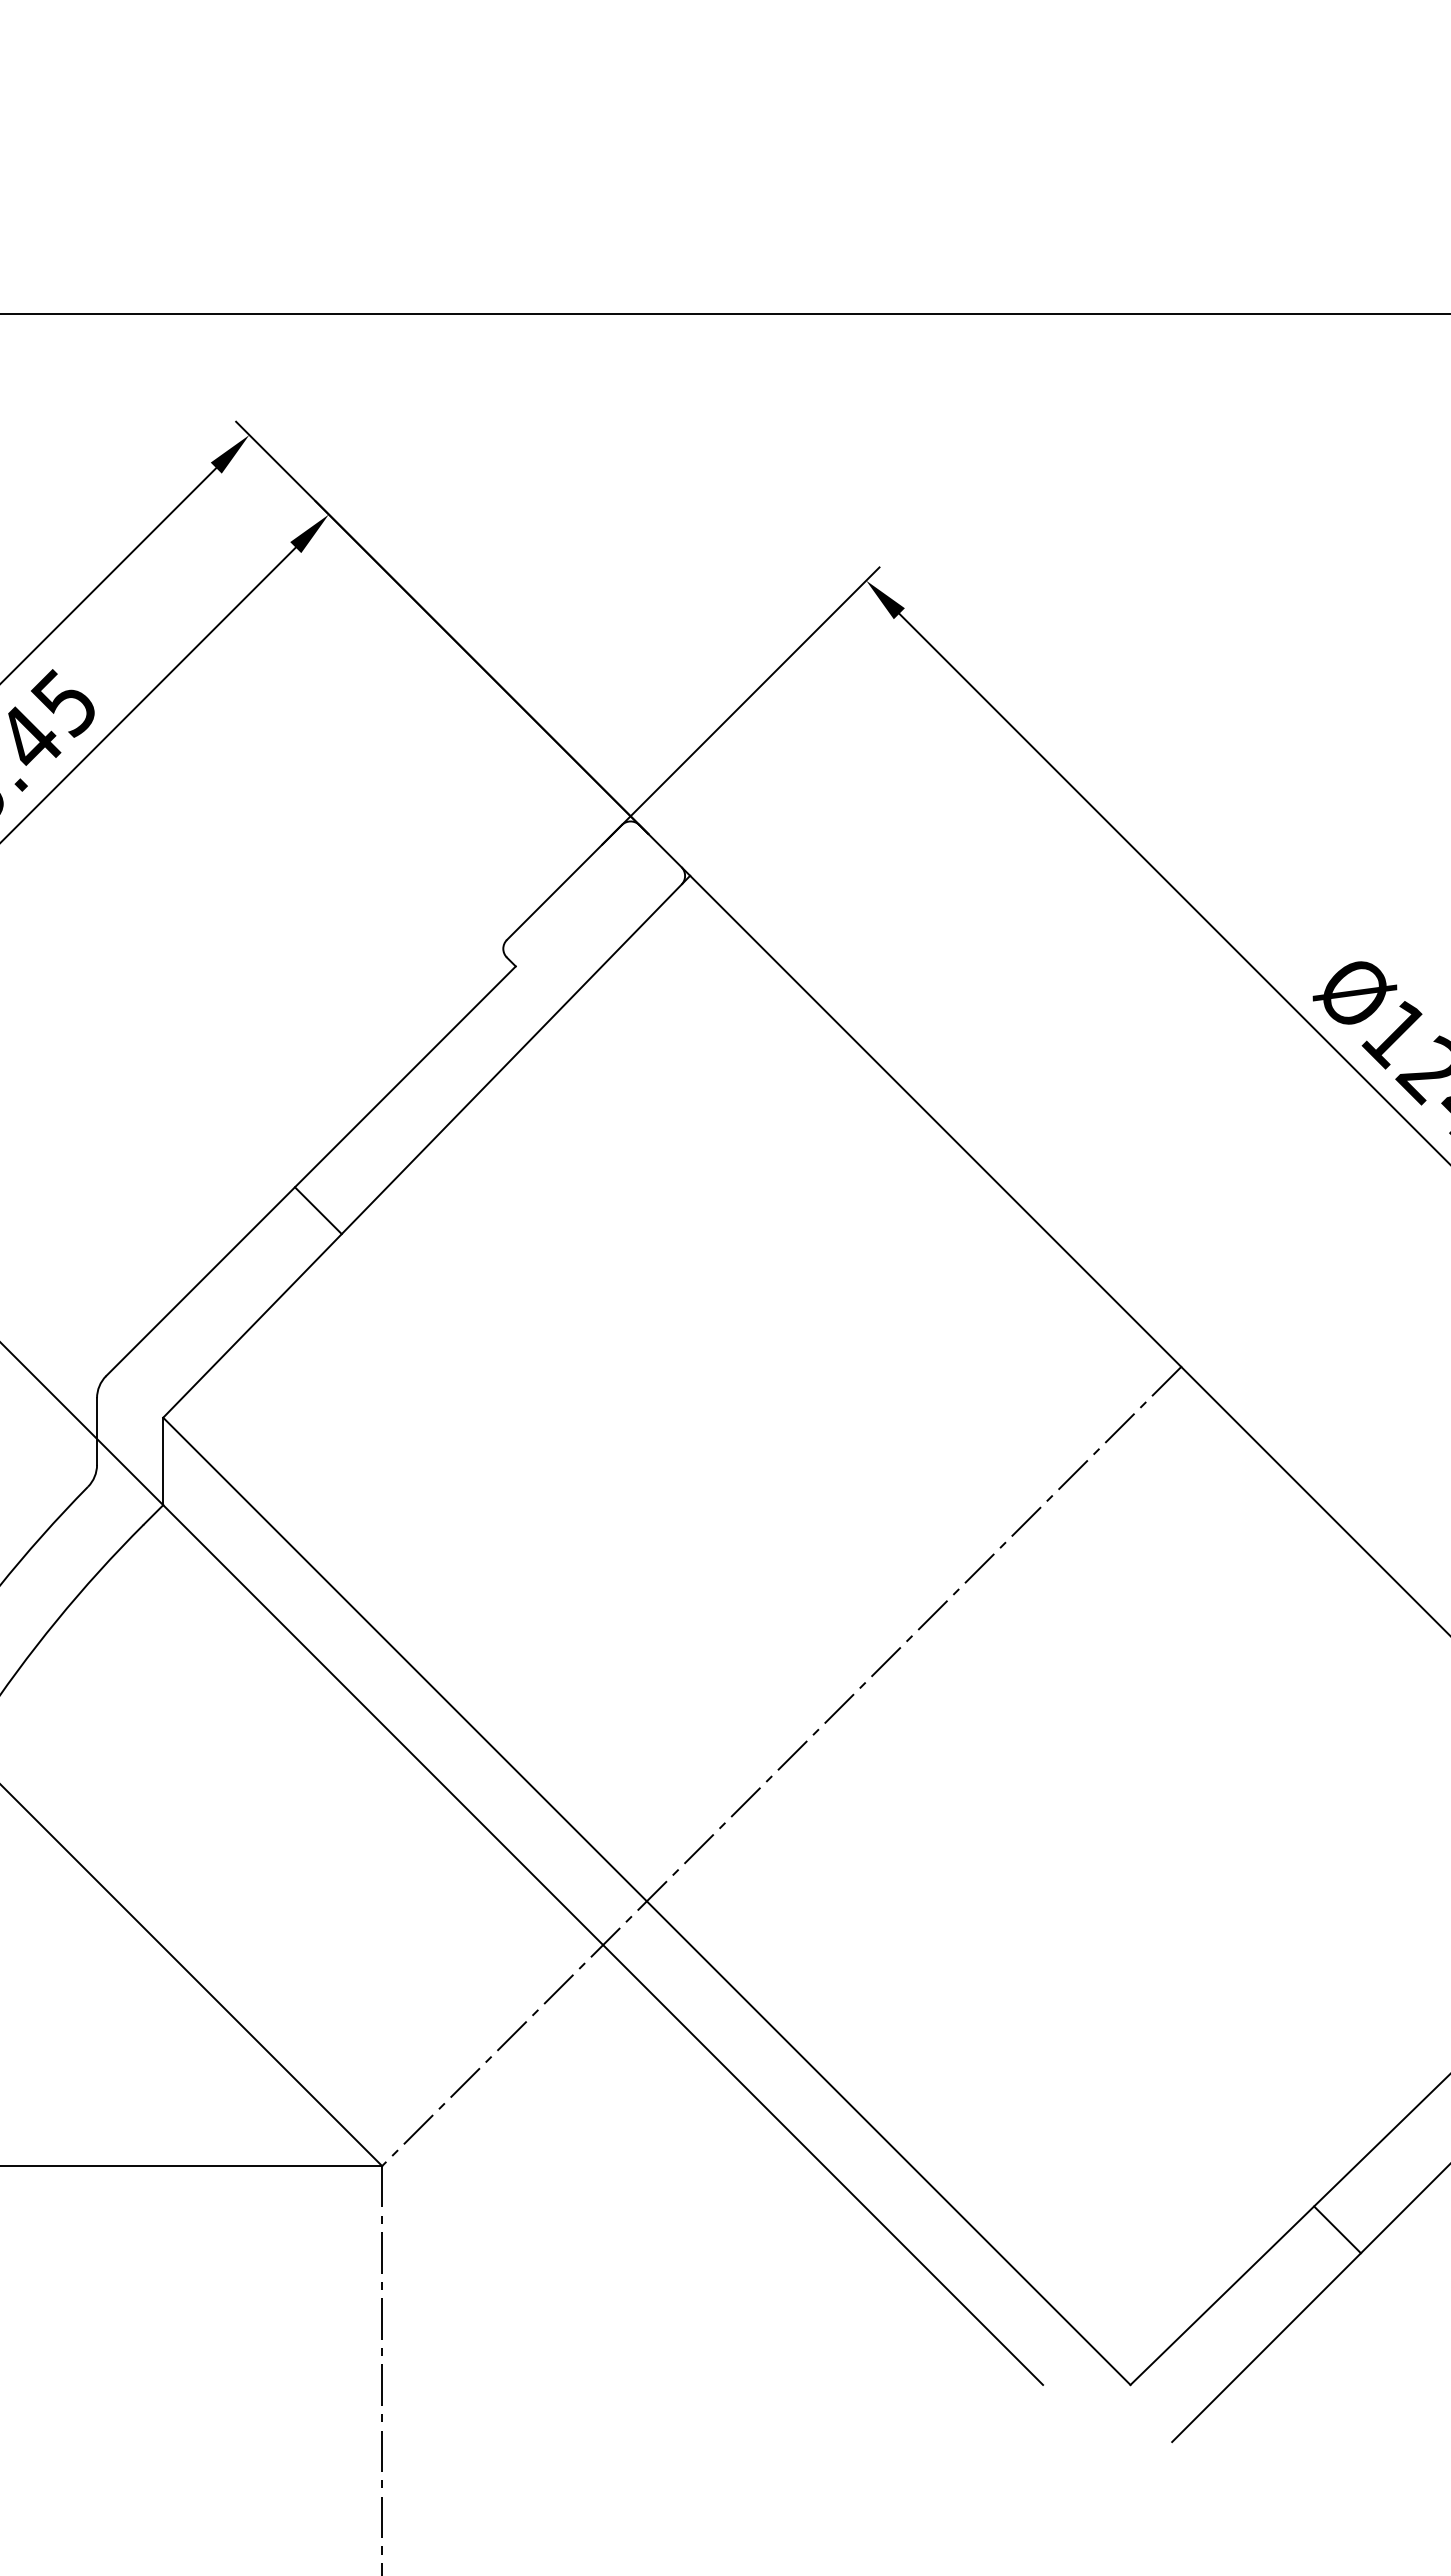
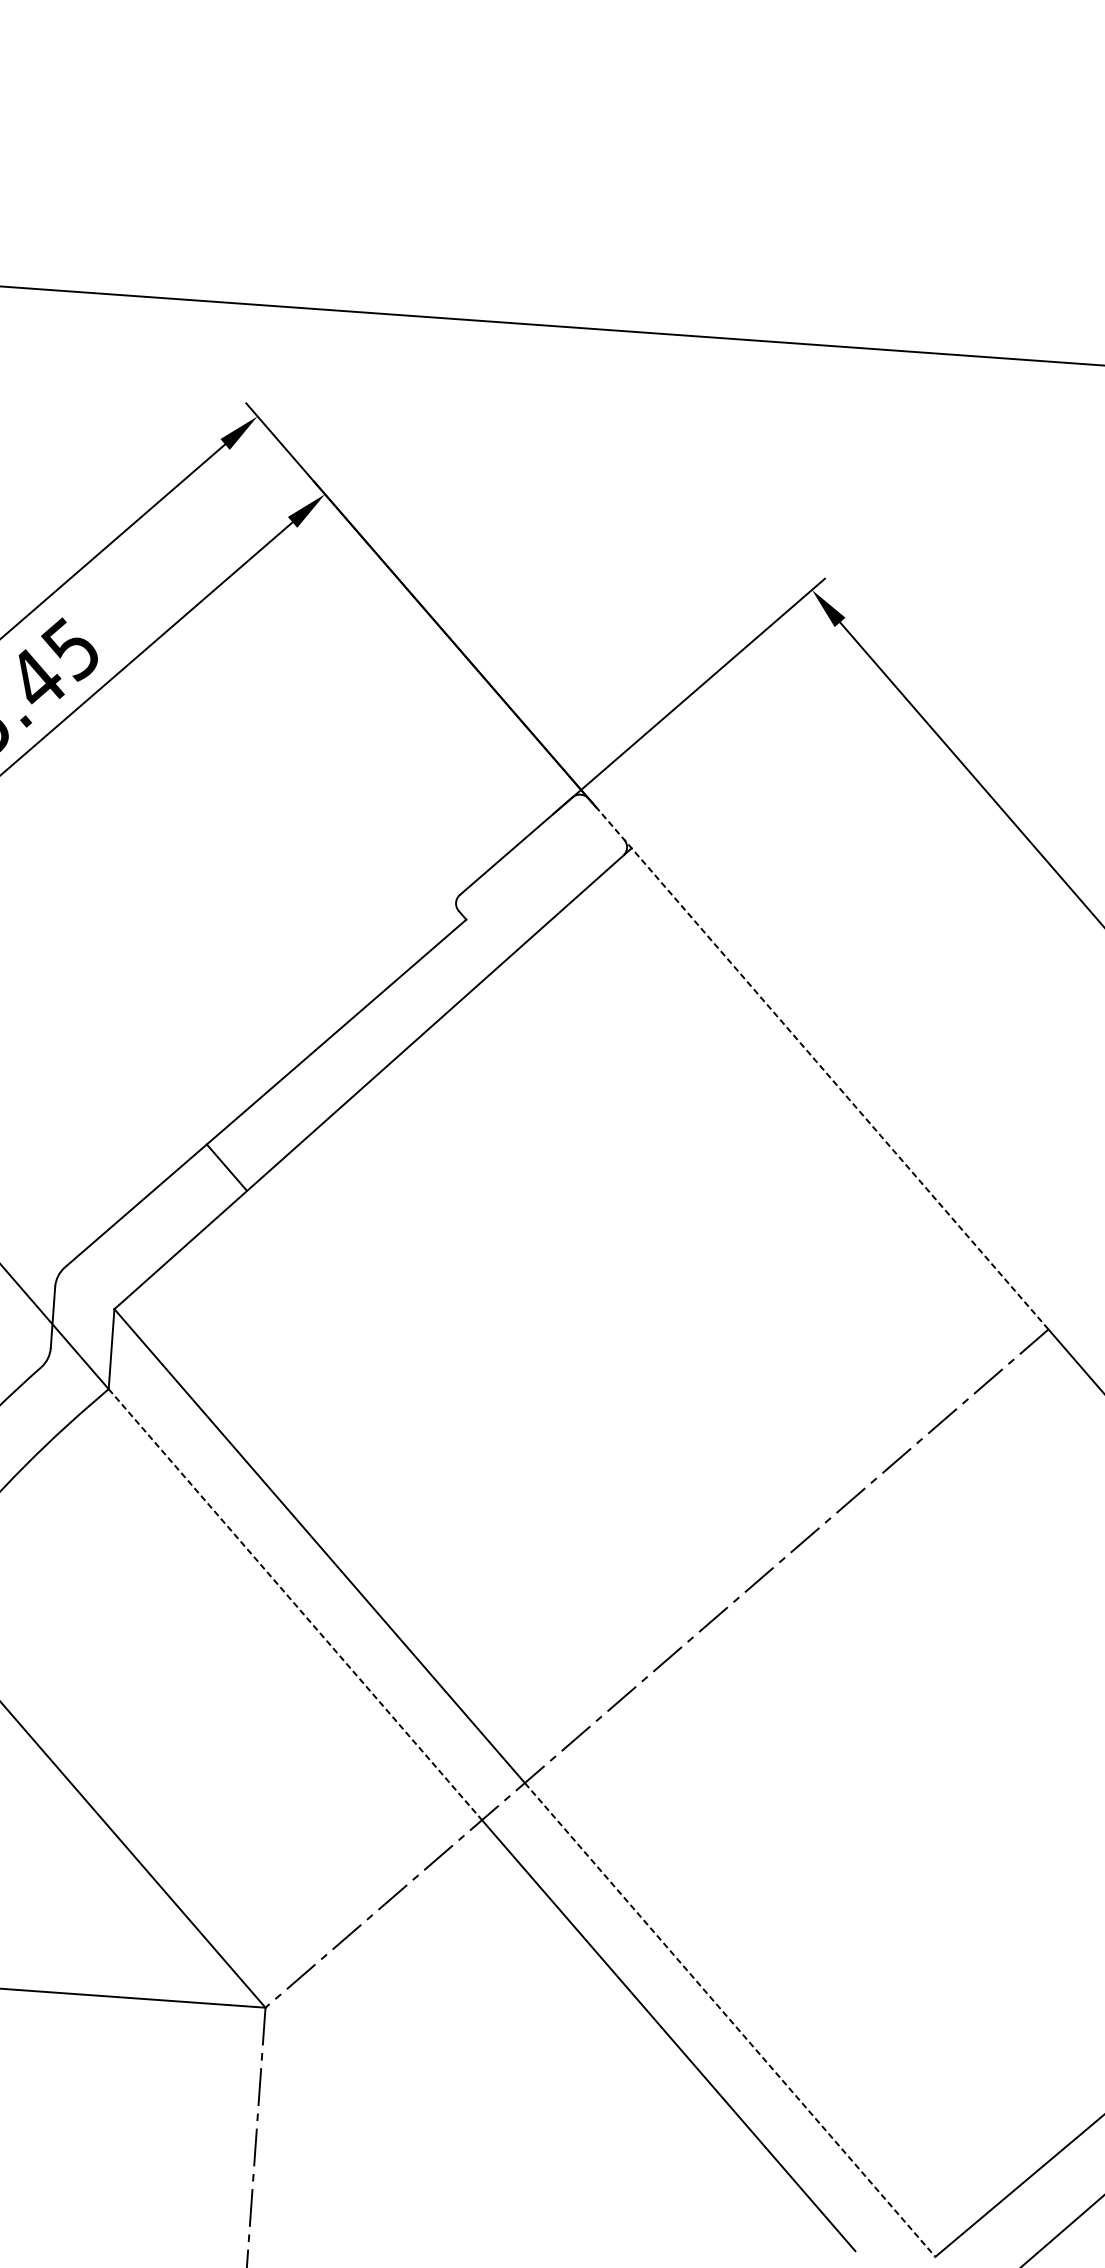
line: (910, 1095) -> (818, 1063), solid -> dashed
line: (317, 1210) -> (225, 1167), moved
line: (383, 1725) -> (295, 1605), solid -> dashed
line: (888, 2143) -> (729, 2020), solid -> dashed

